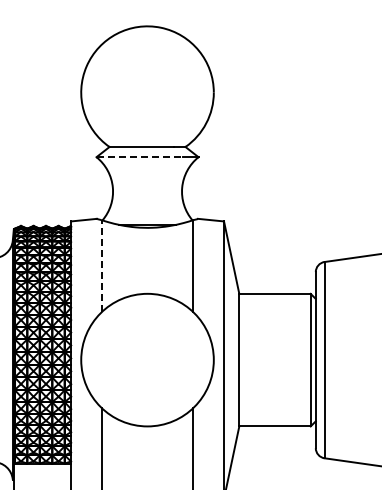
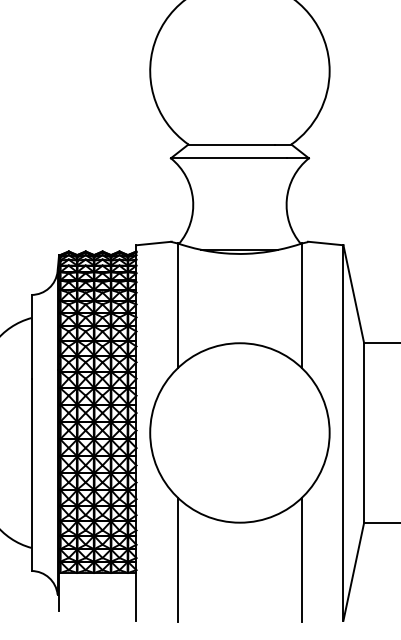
line: (140, 157) -> (230, 158), dashed -> solid
line: (101, 265) -> (177, 304), dashed -> solid

